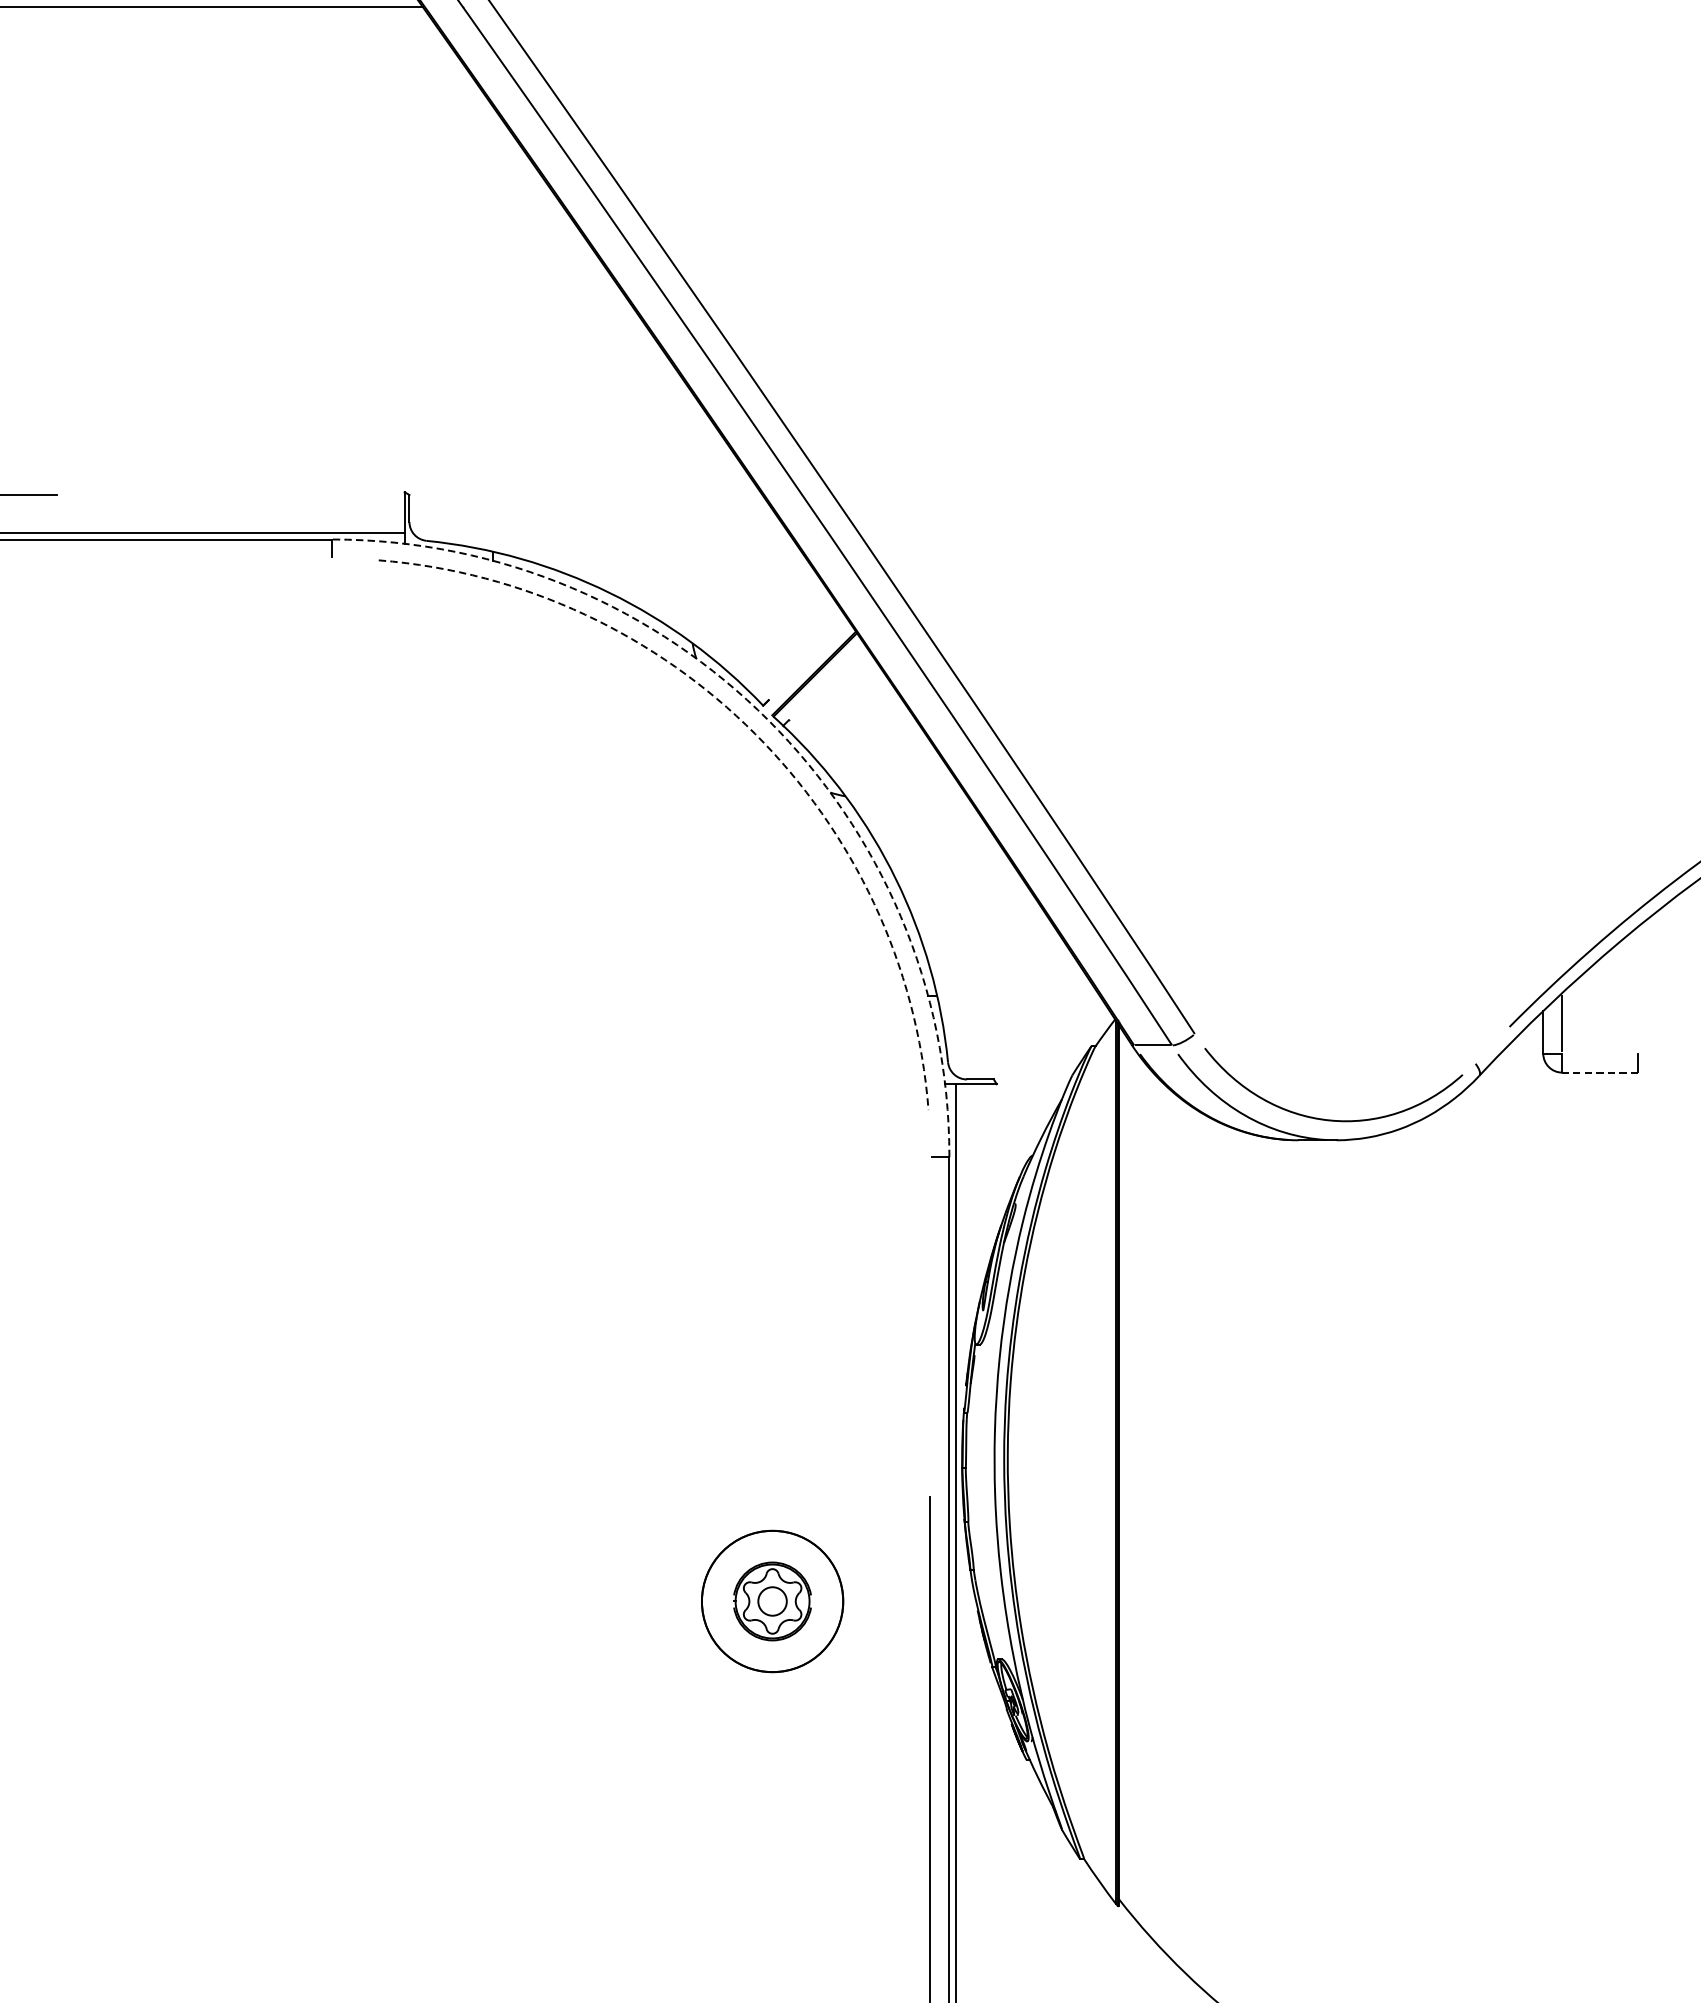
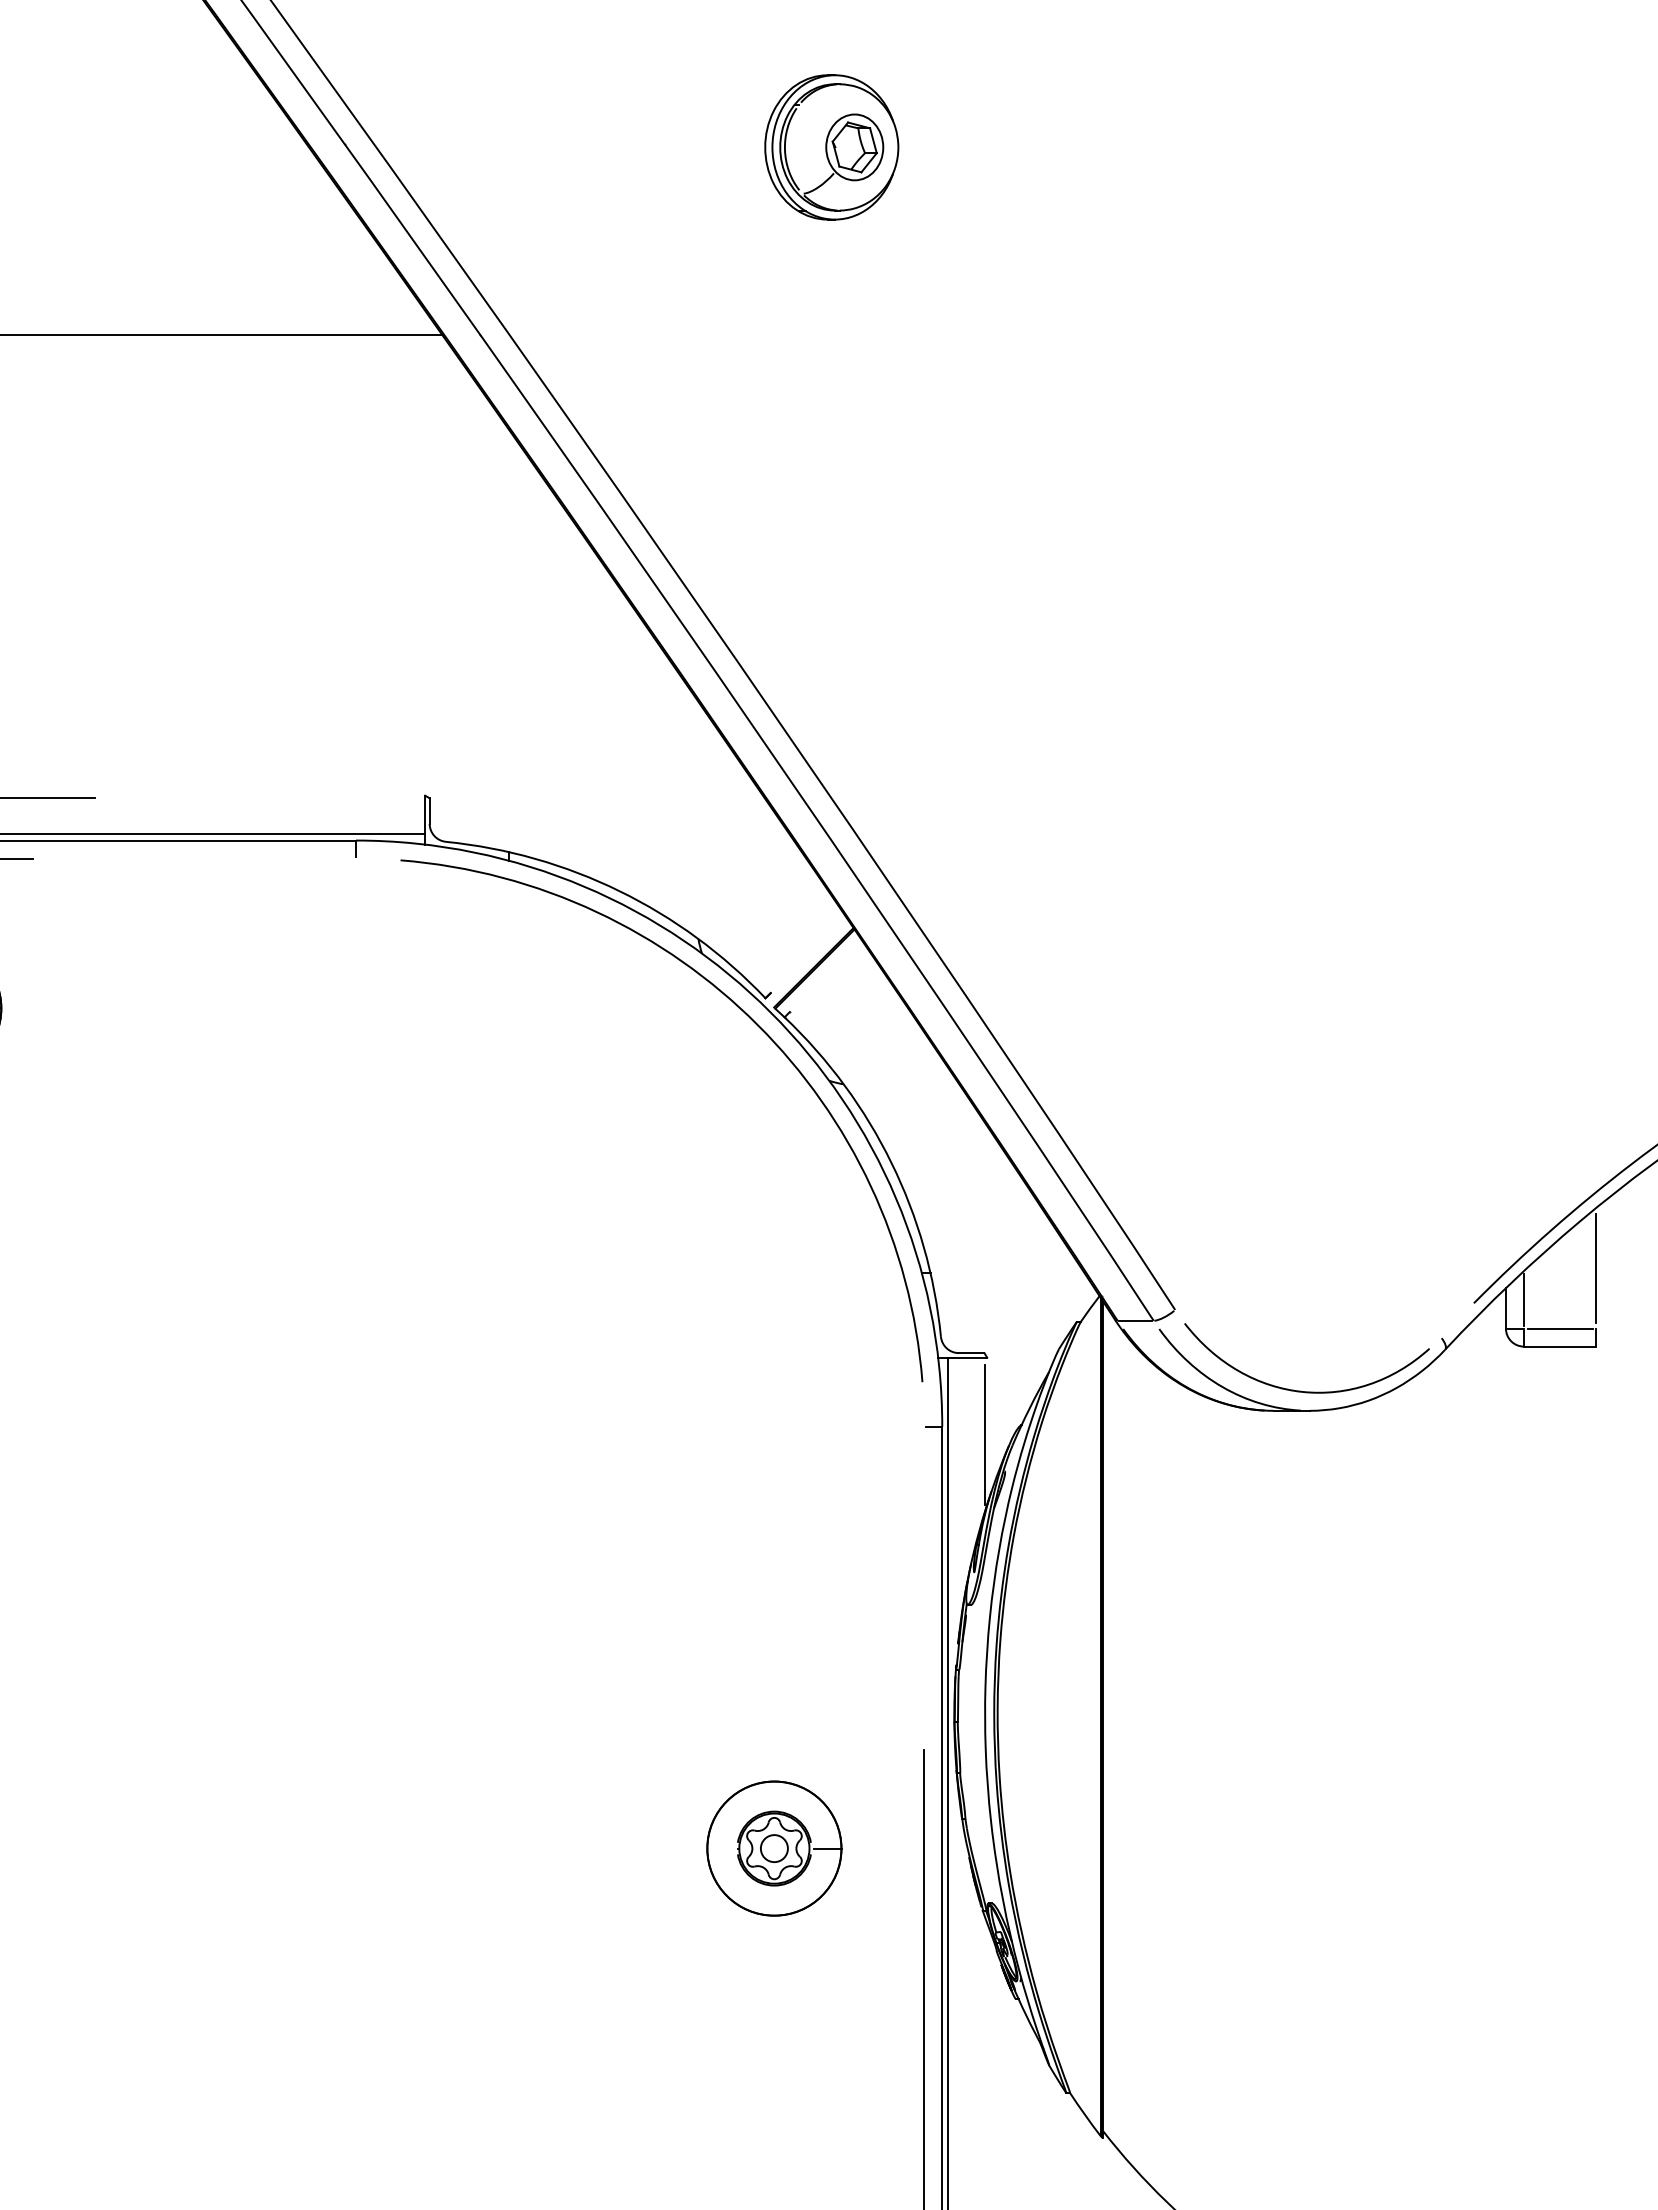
arc: (768, 720) -> (770, 1012), dashed -> solid
arc: (754, 734) -> (757, 1025), dashed -> solid
line: (1638, 990) -> (1596, 1268), added
line: (1599, 1053) -> (1559, 1328), added
line: (1599, 1072) -> (1559, 1346), dashed -> solid
line: (993, 1166) -> (984, 1435), added
line: (827, 1601) -> (826, 1848), added

